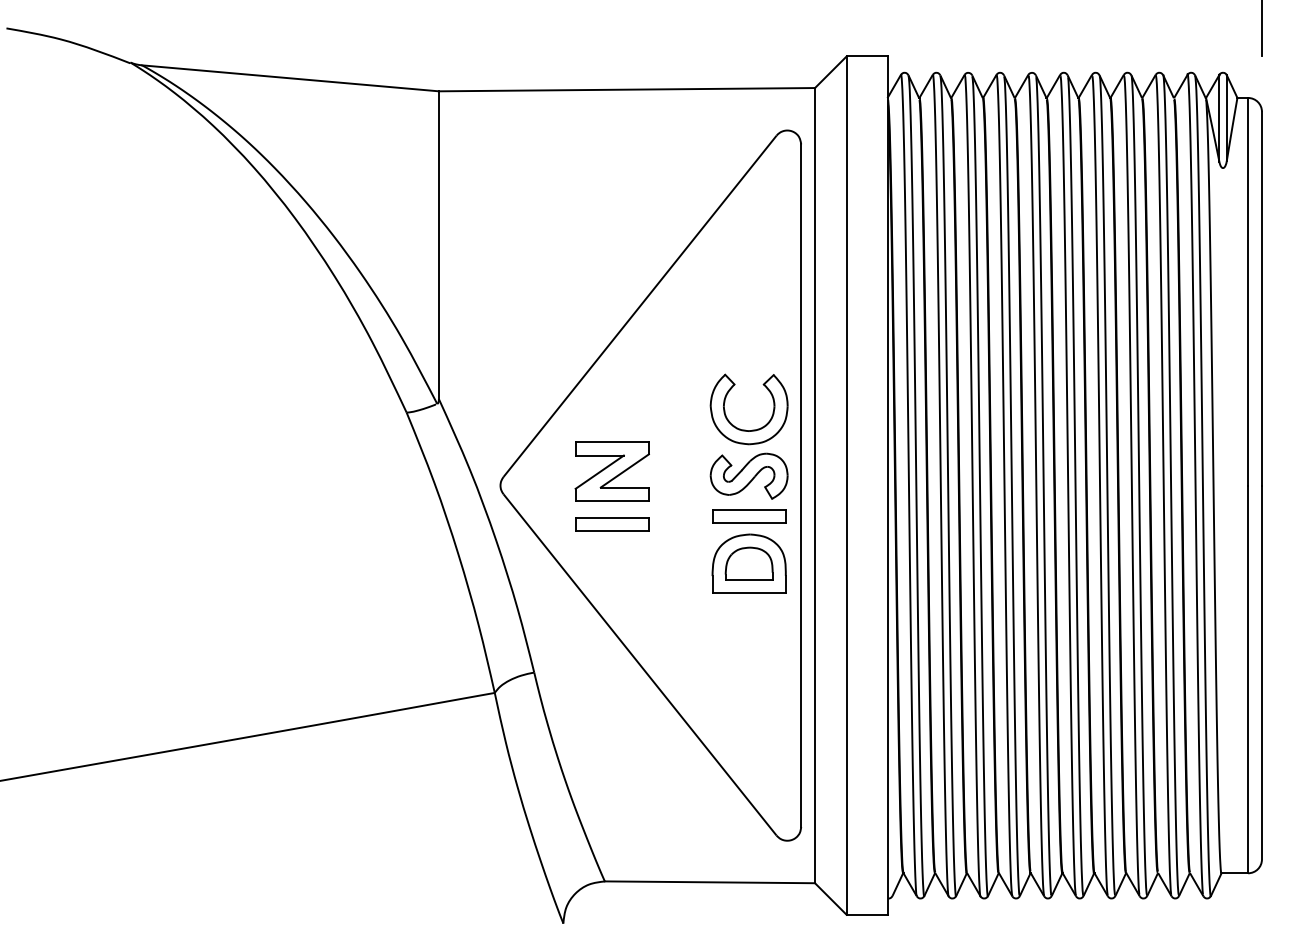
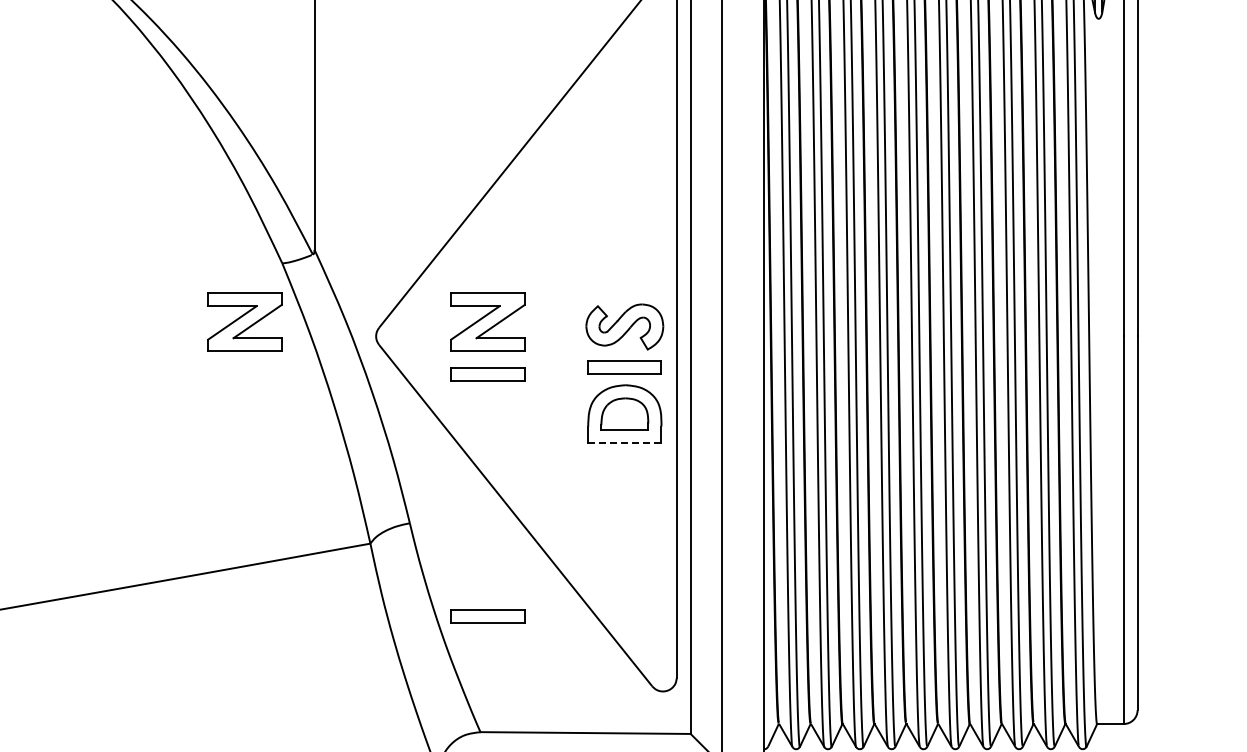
part: (745, 429) -> (621, 280), removed
part: (368, 471) -> (244, 322), added
line: (749, 592) -> (625, 443), solid -> dashed
part: (612, 766) -> (488, 617), added

